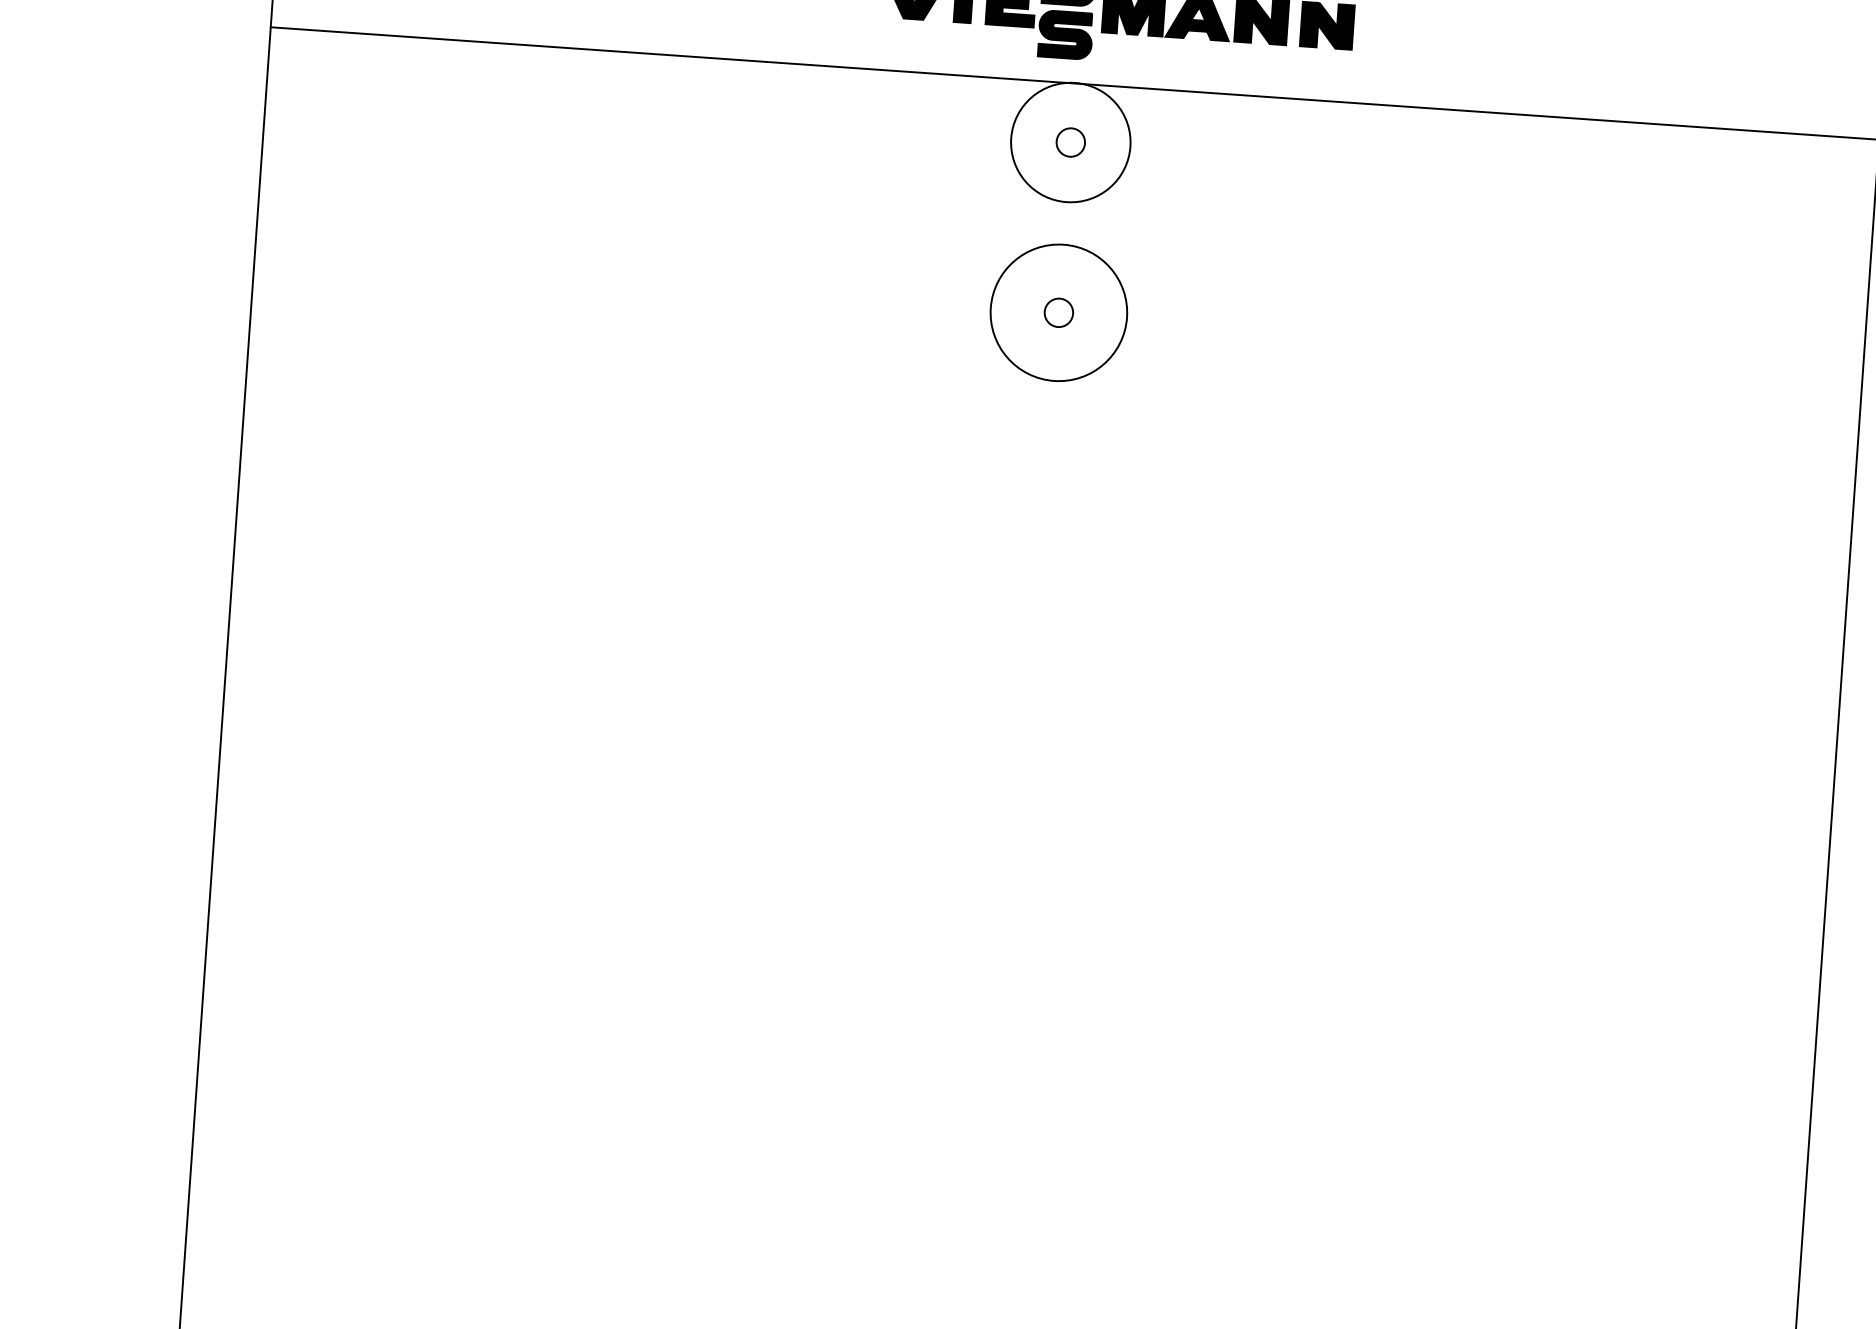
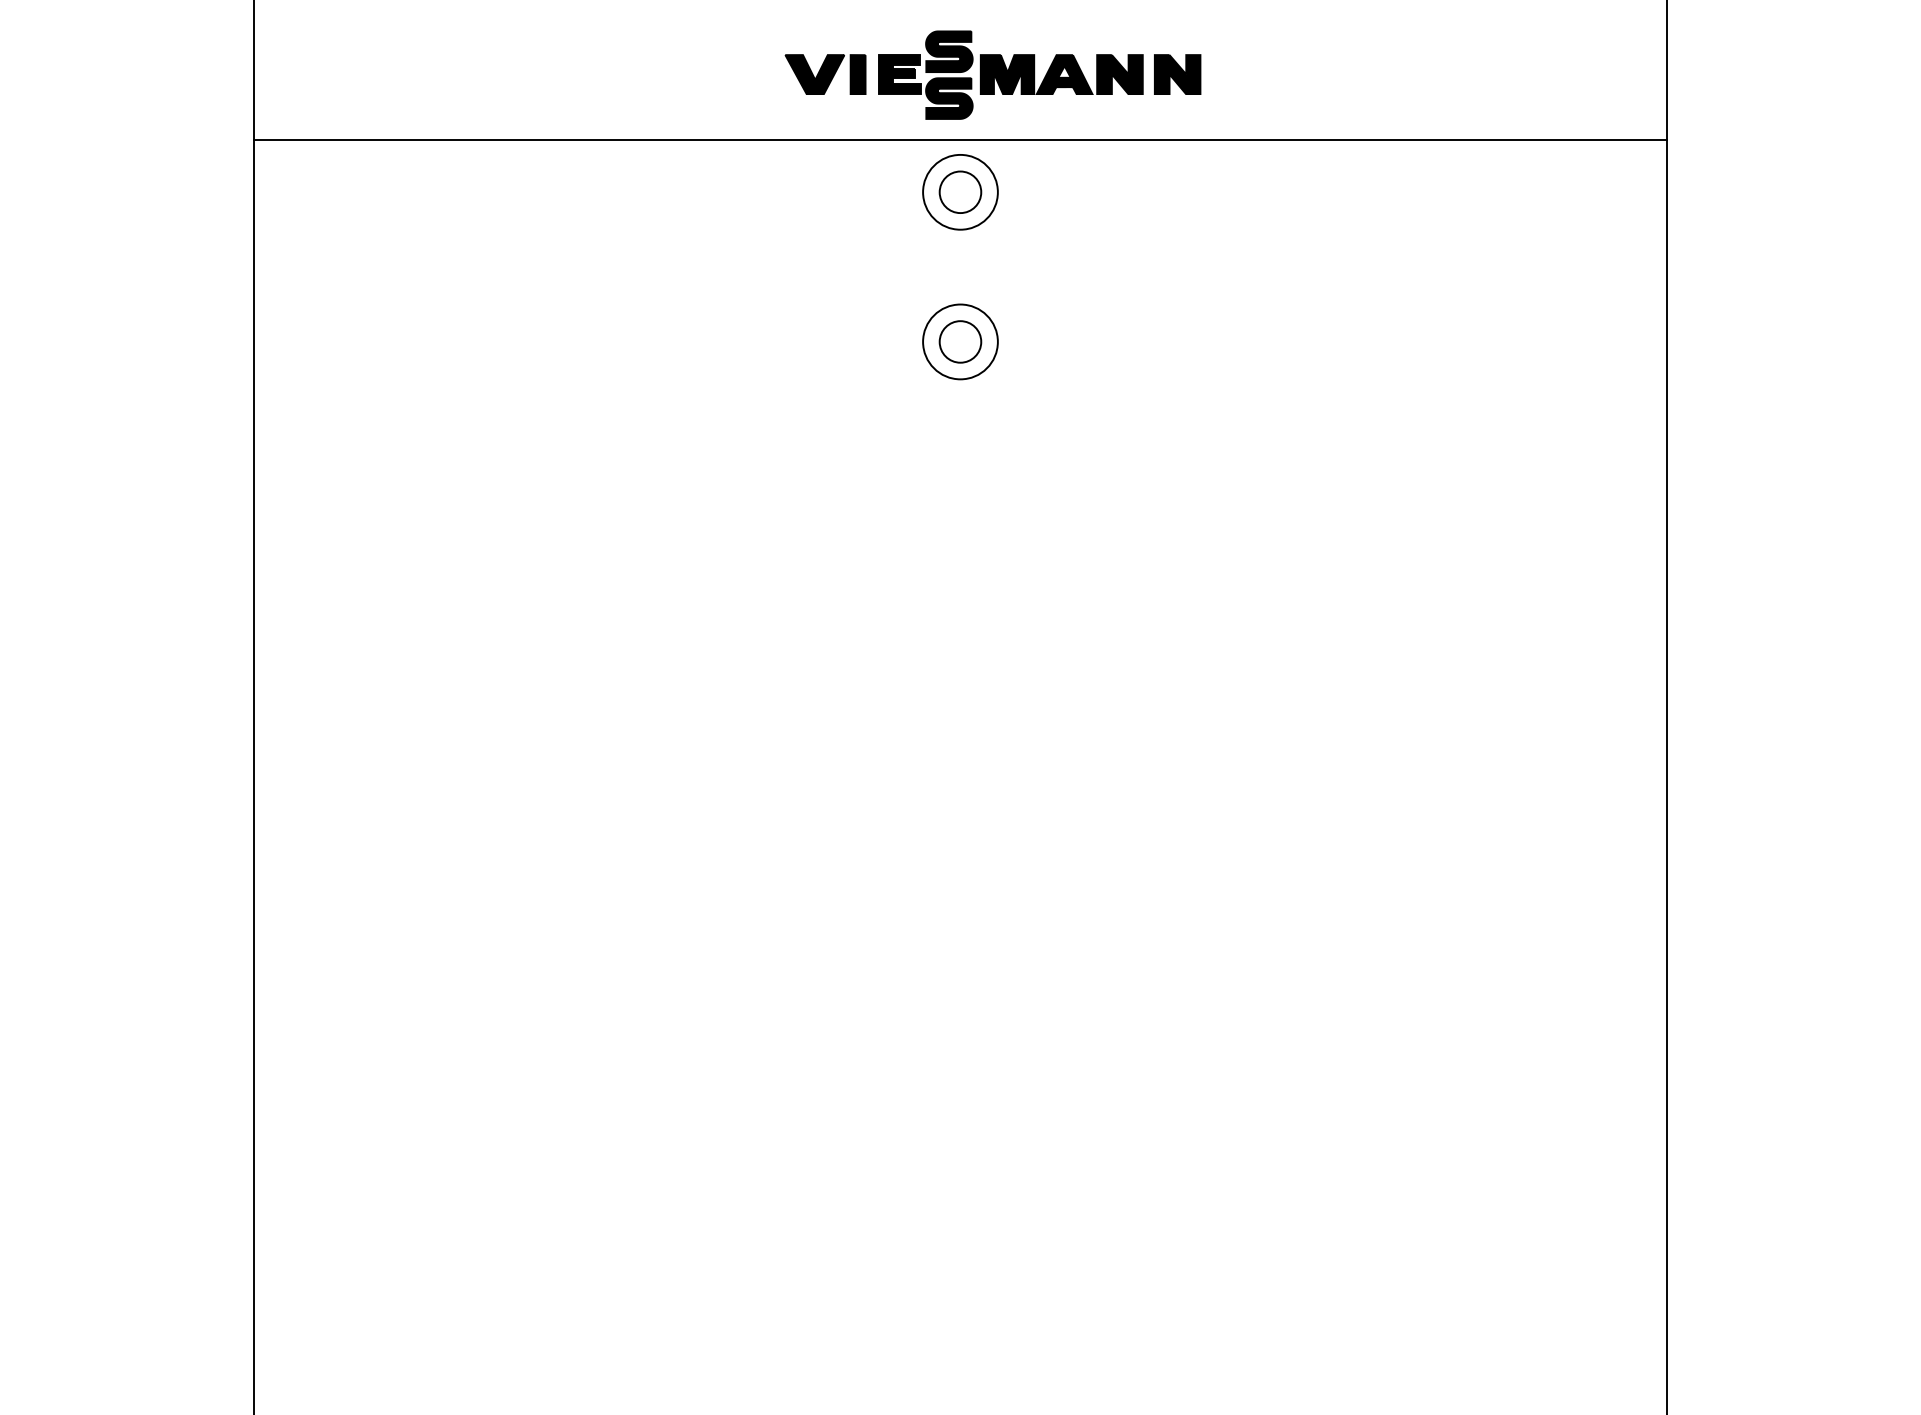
circle: (1070, 141) -> (960, 191), size x0.71
circle: (1070, 142) -> (960, 192), size x1.67
circle: (1058, 312) -> (960, 341), size x0.62
circle: (1058, 312) -> (960, 341), size x1.67

